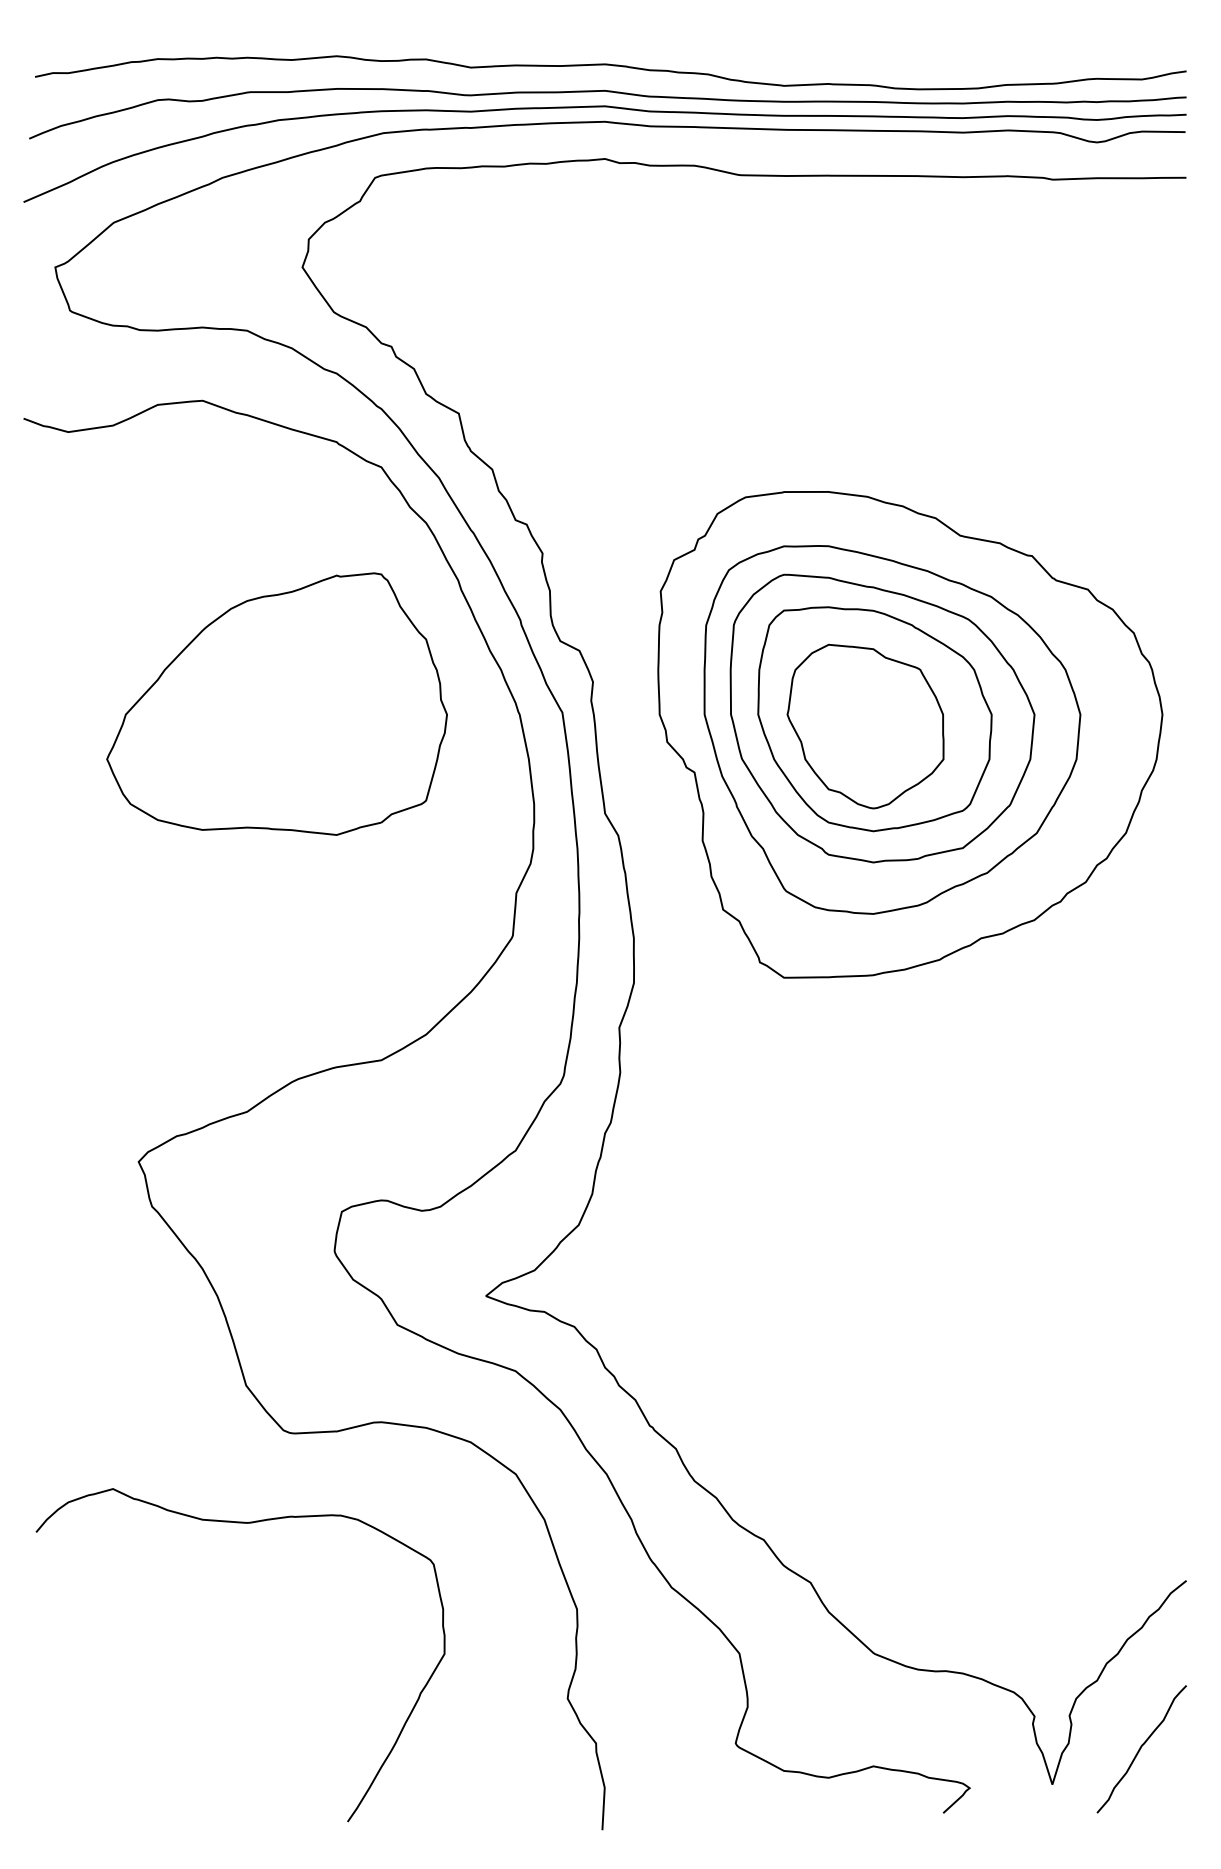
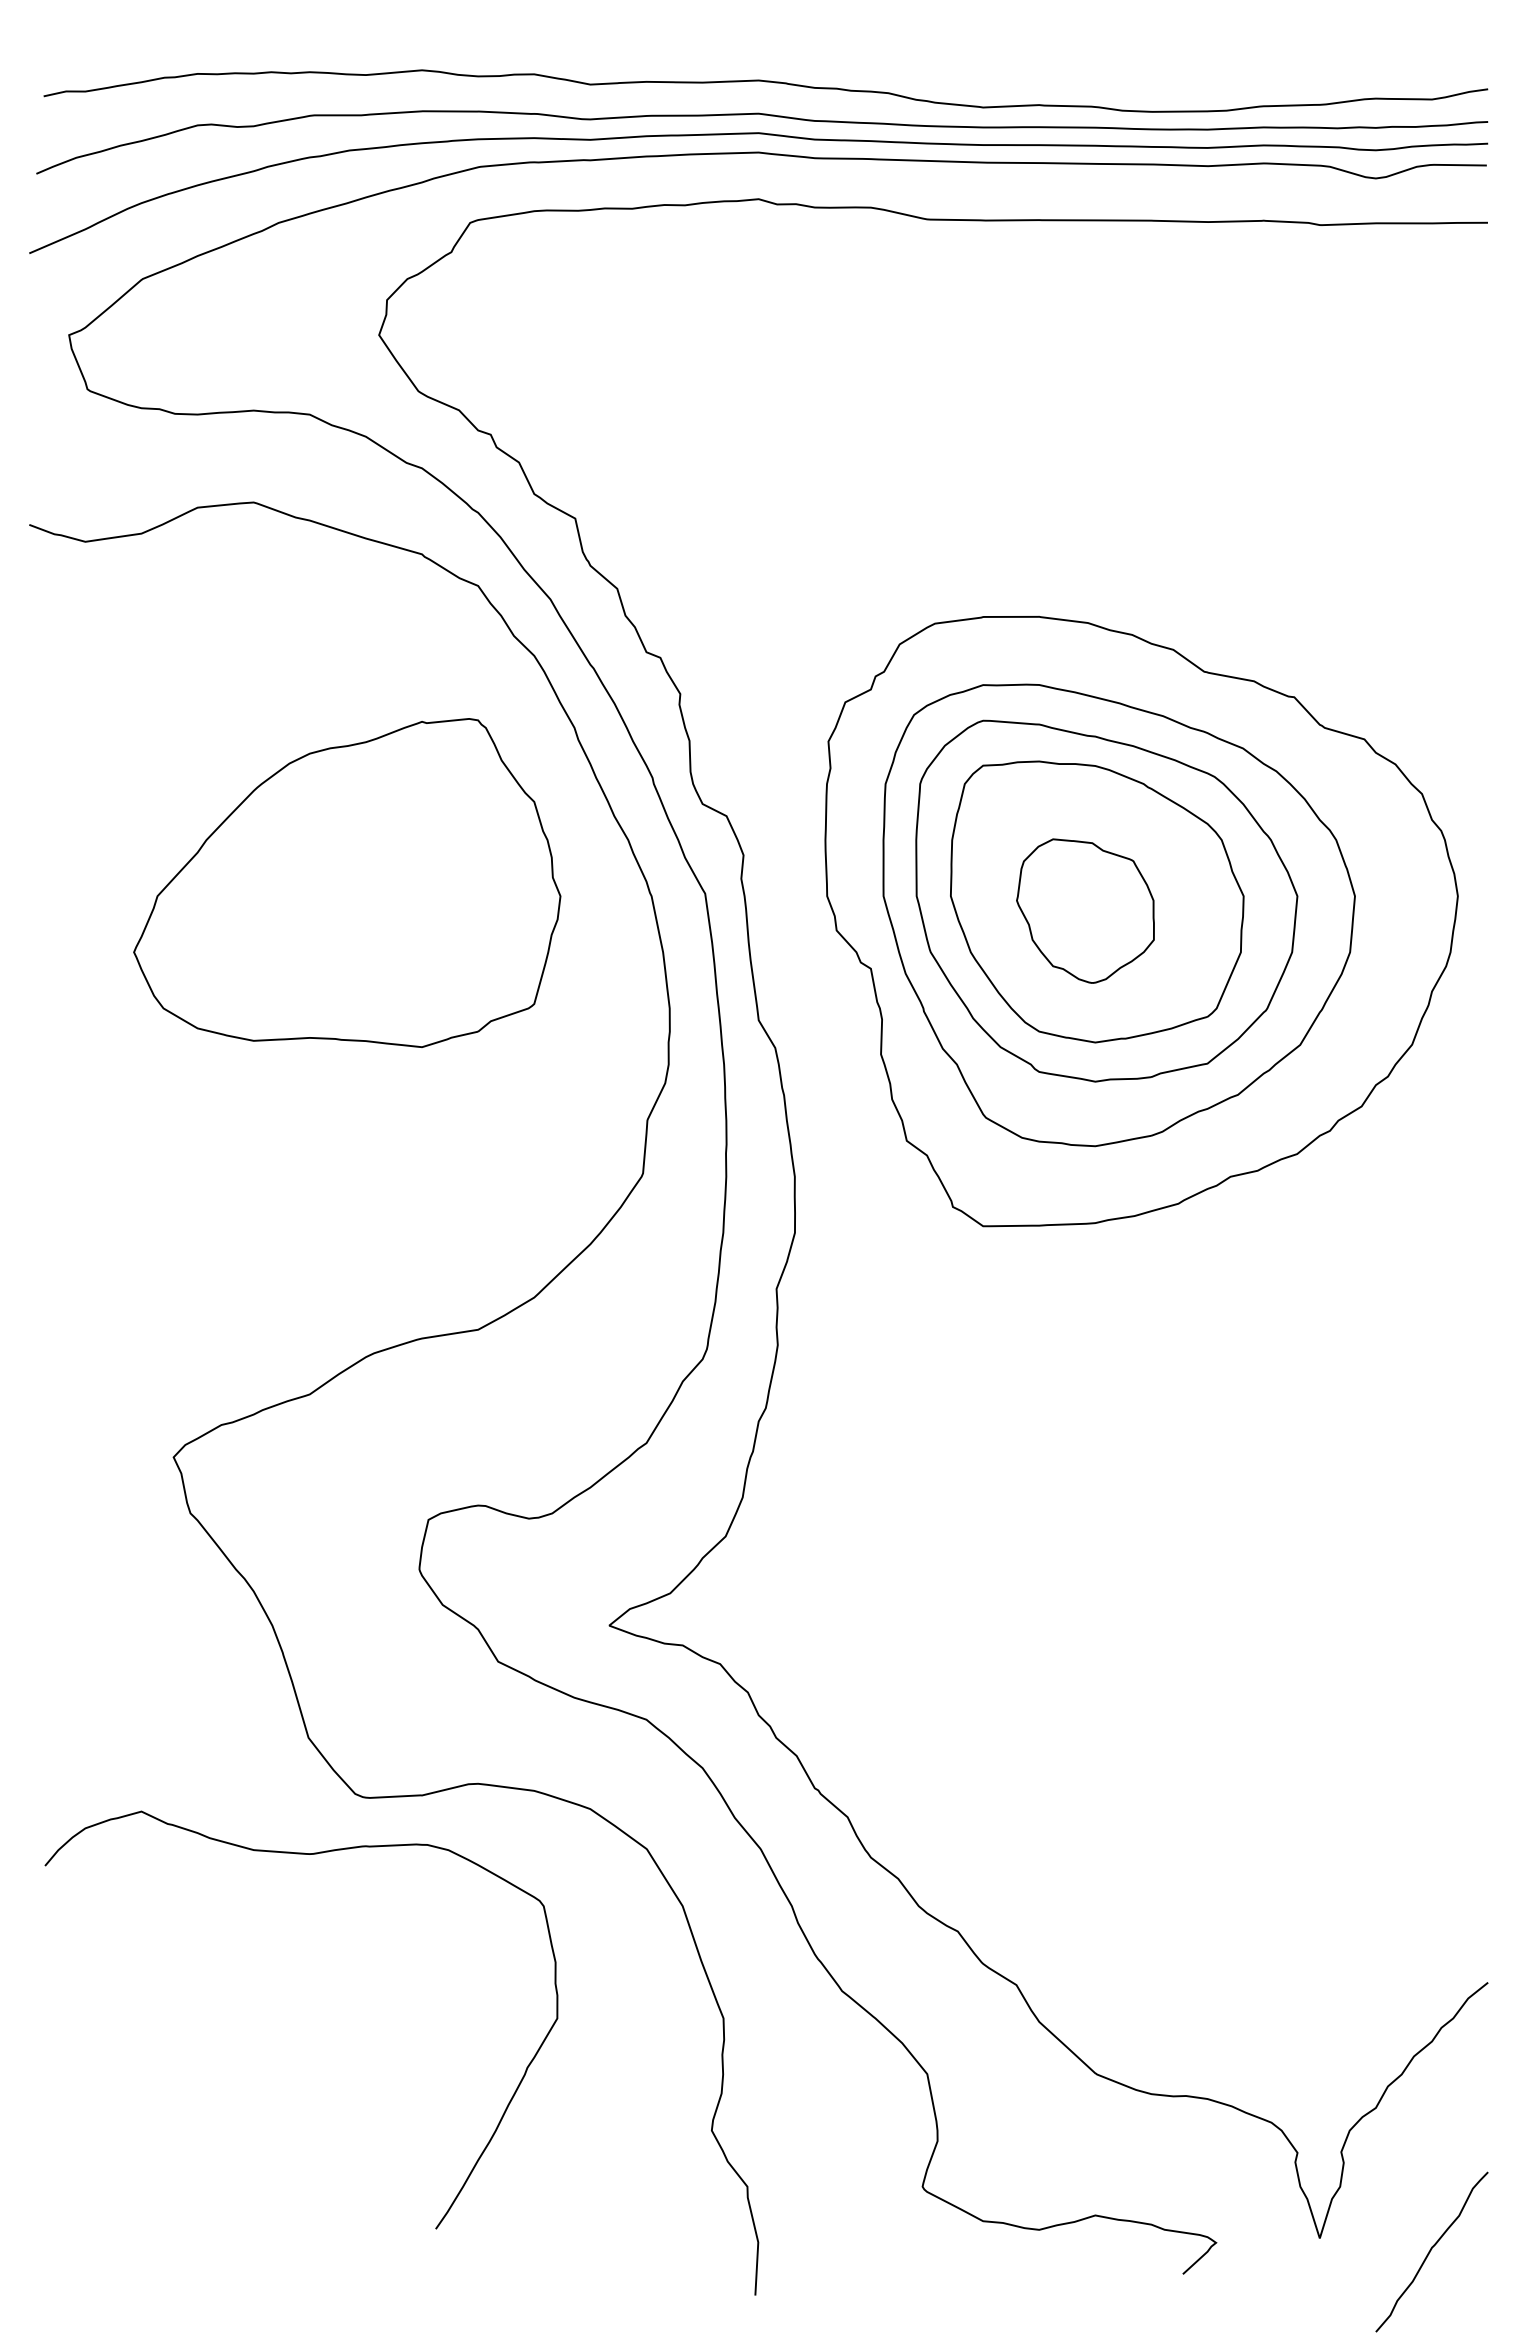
part: (865, 726) -> (1085, 910), size x0.7
curve: (240, 1523) -> (301, 1854), moved
curve: (1141, 1748) -> (1431, 2250), moved

